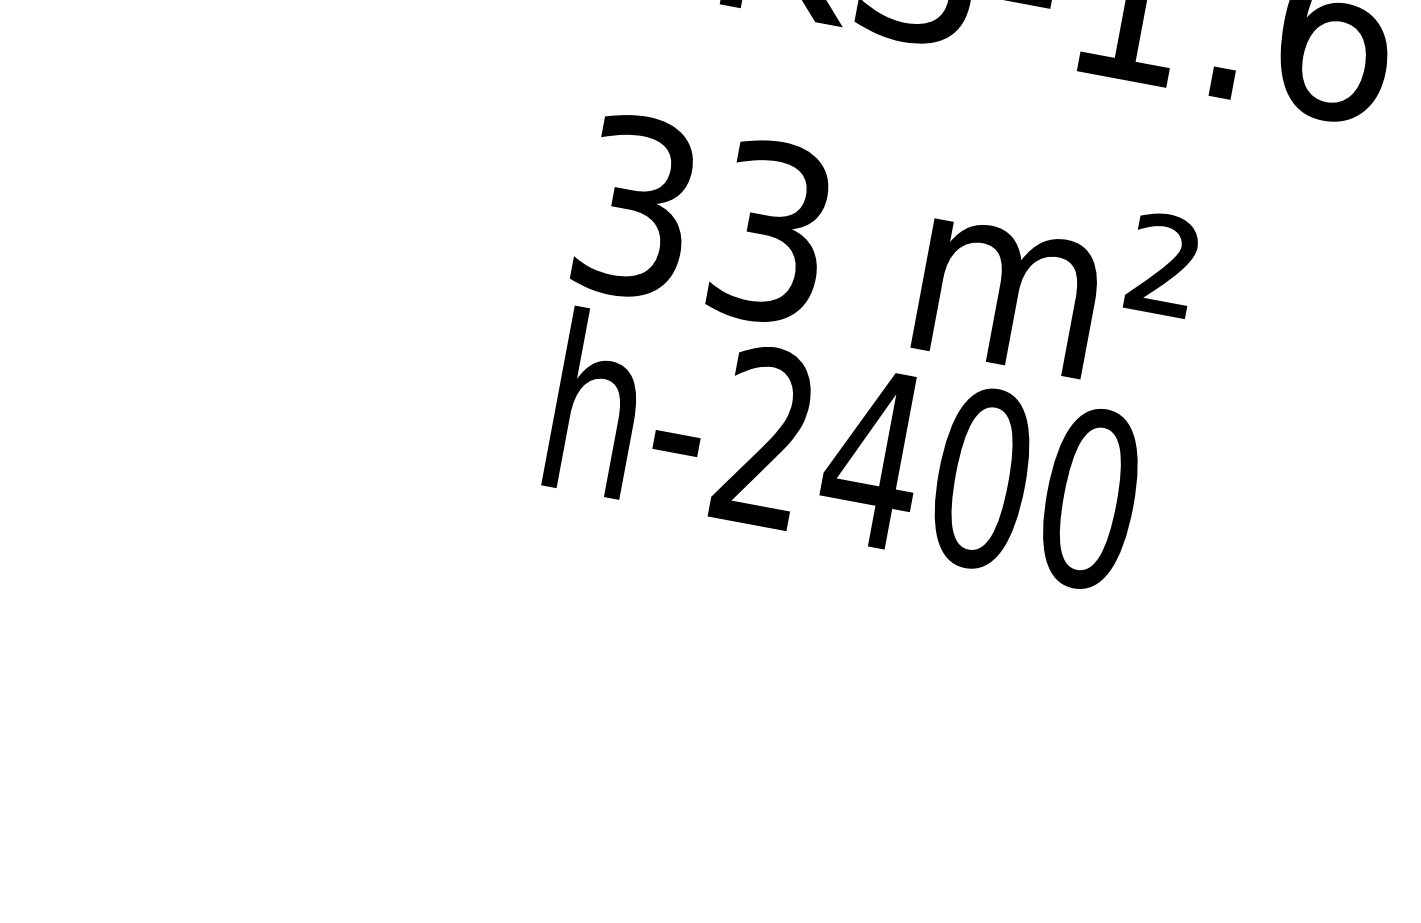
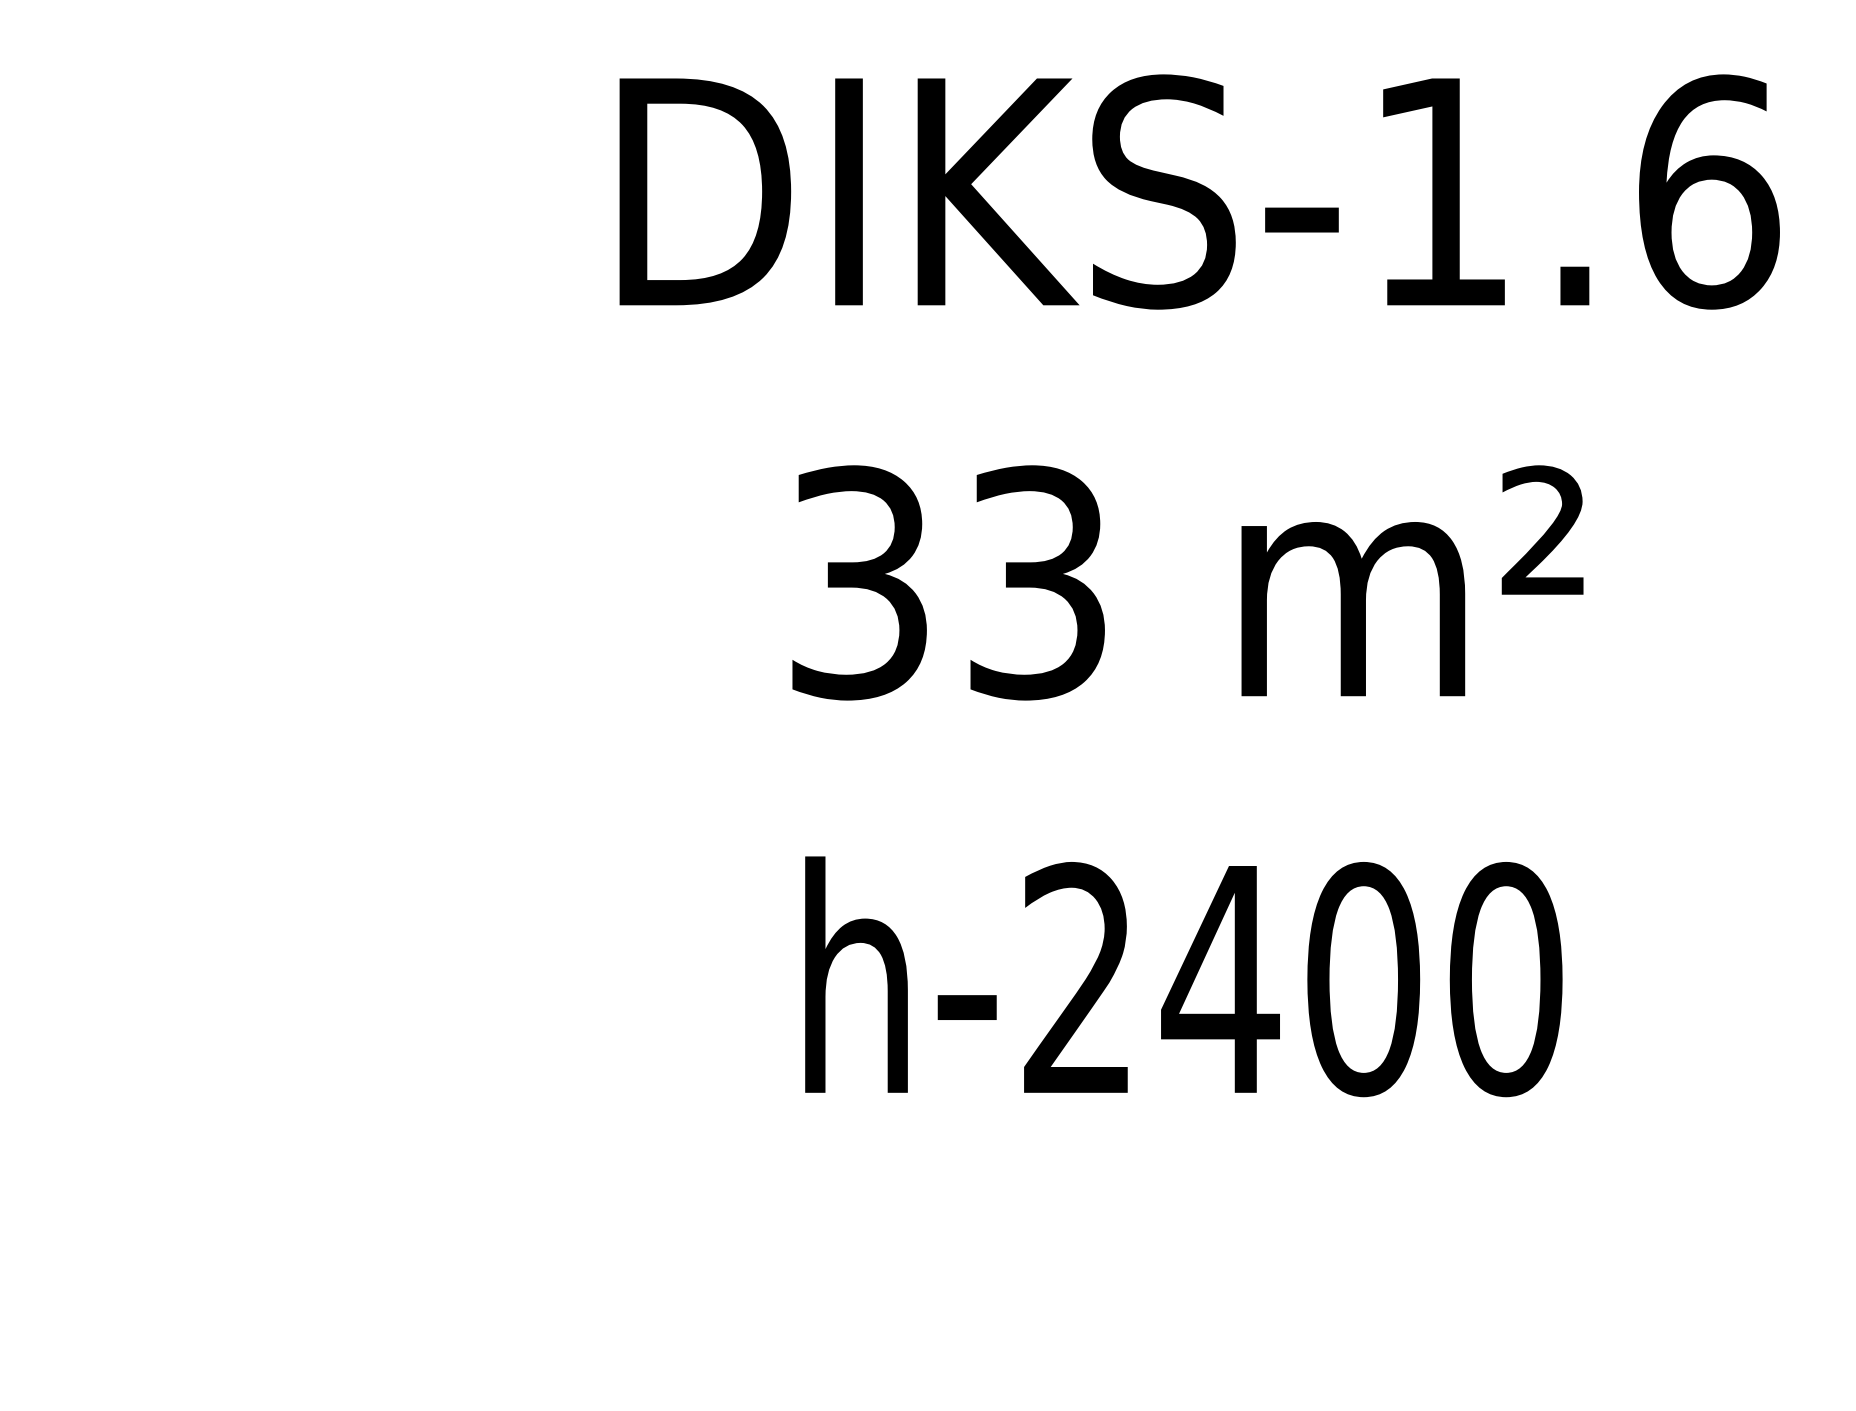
text: (845, 450) -> (1183, 976), moved

